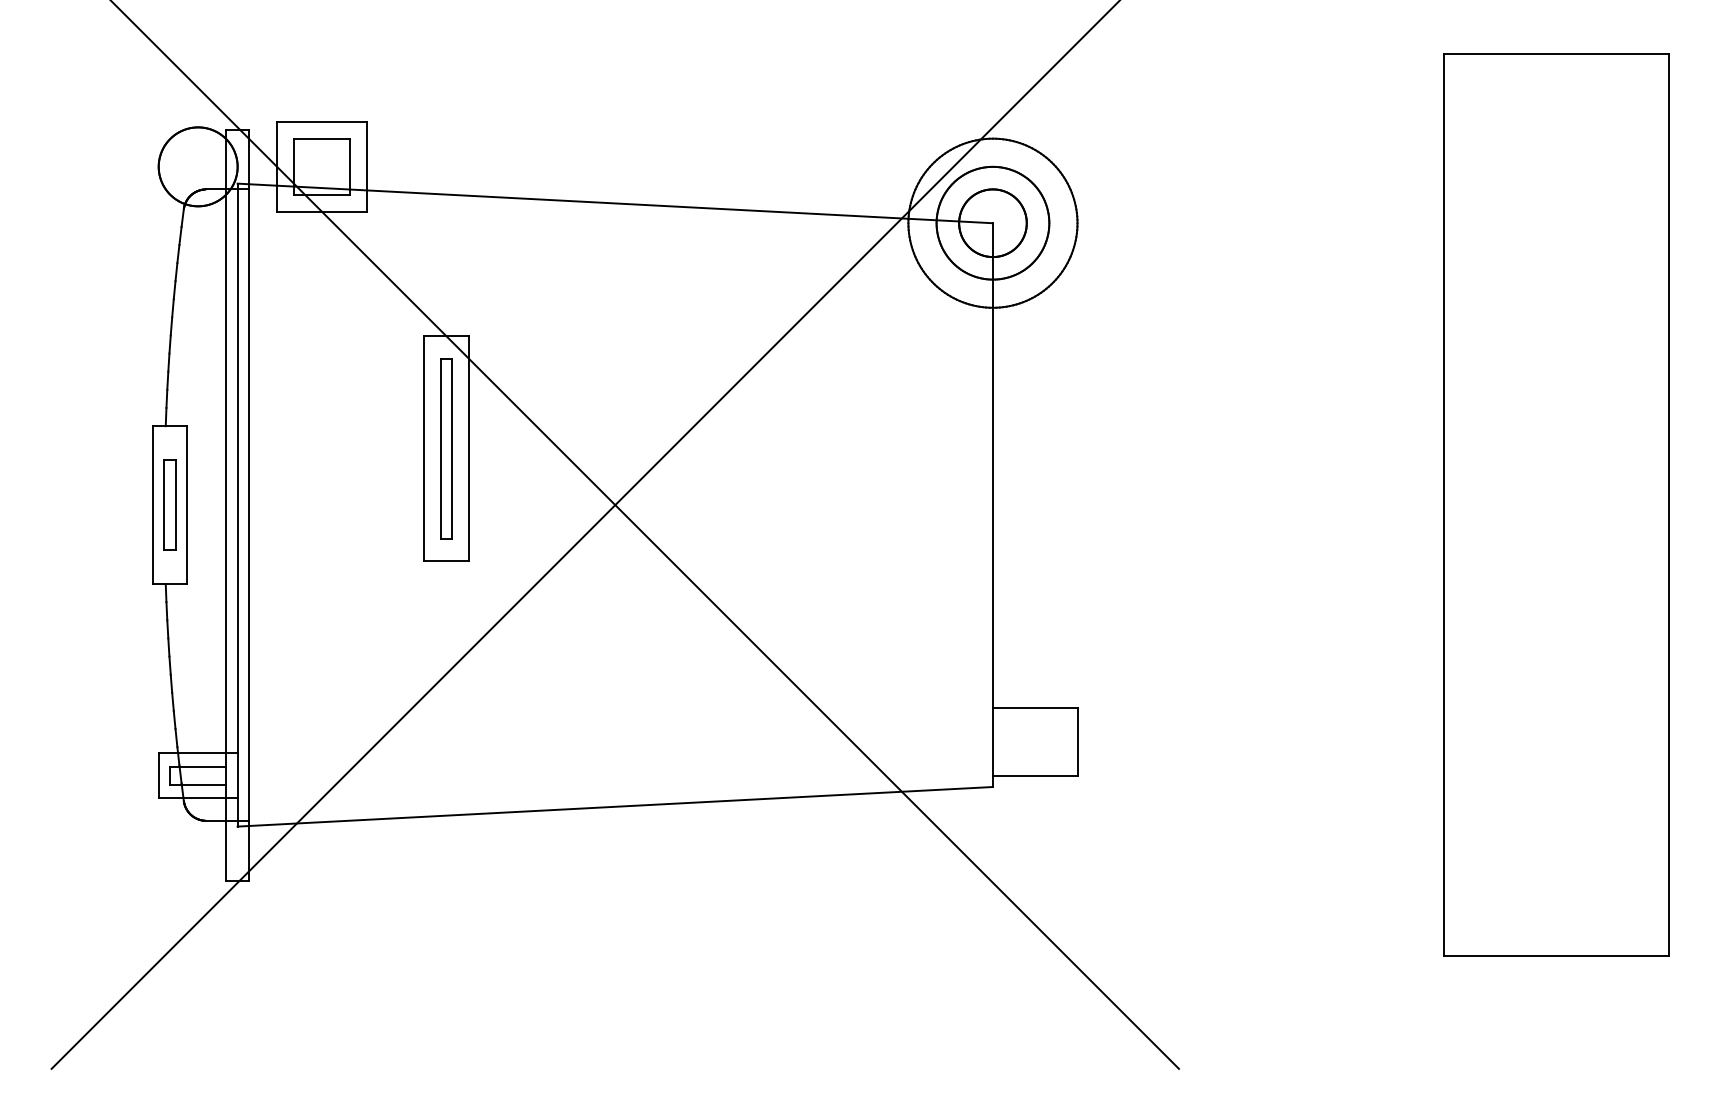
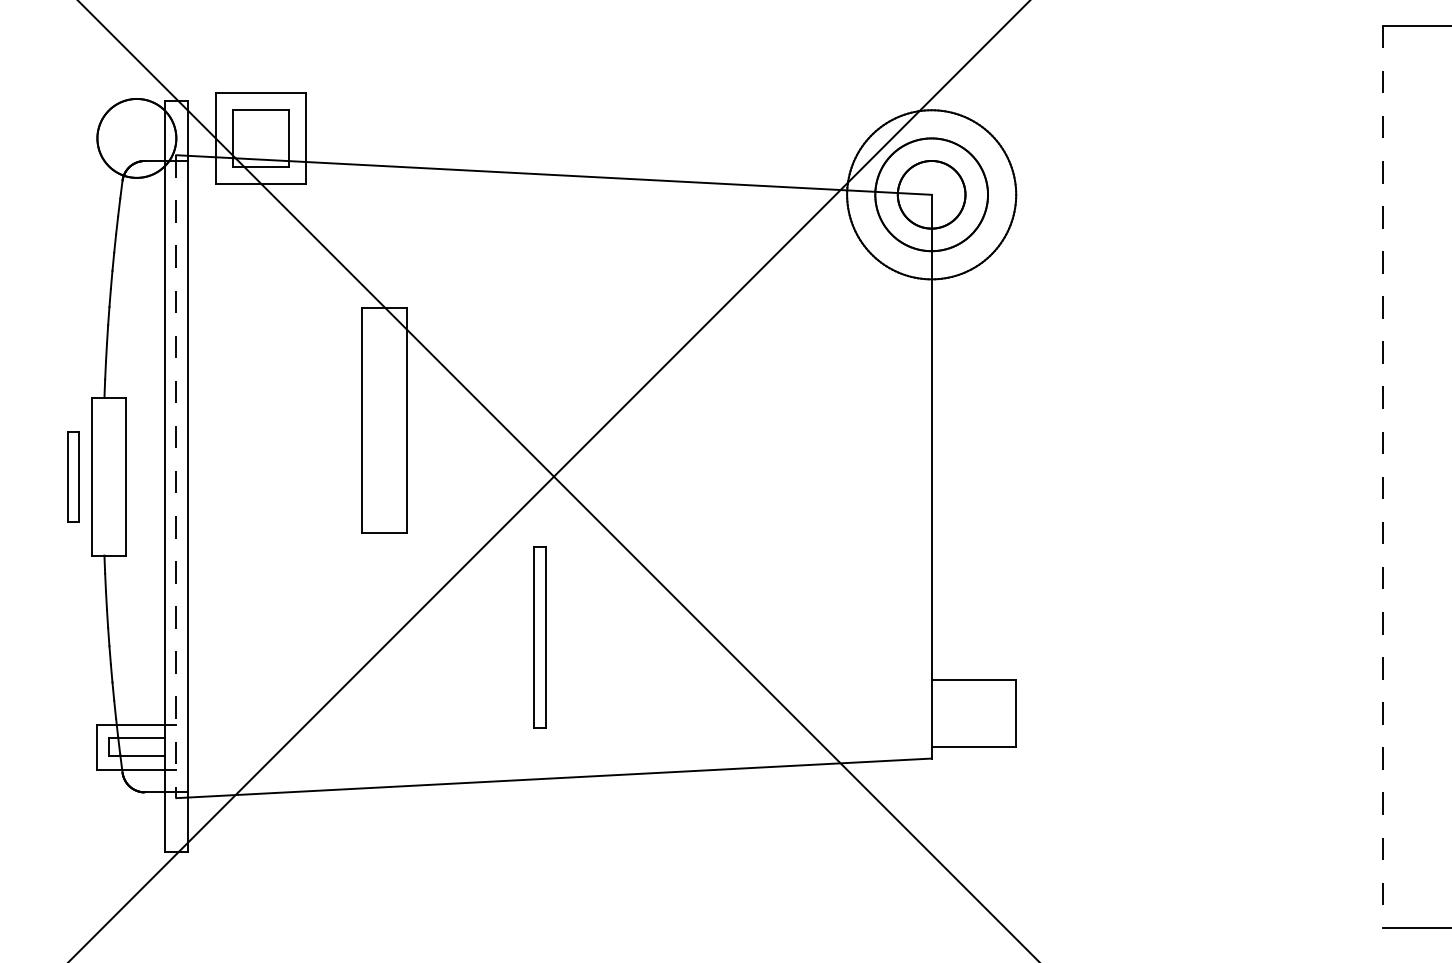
part: (446, 448) -> (540, 637), moved
part: (169, 504) -> (73, 476), moved
line: (237, 505) -> (176, 477), solid -> dashed
line: (1443, 505) -> (1382, 477), solid -> dashed

